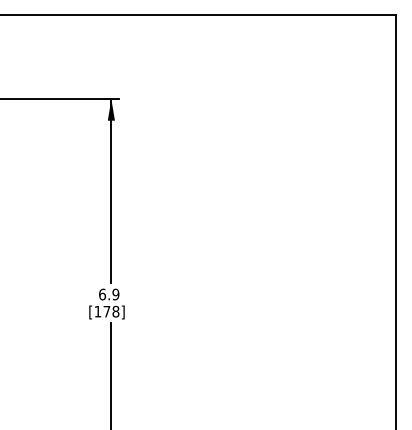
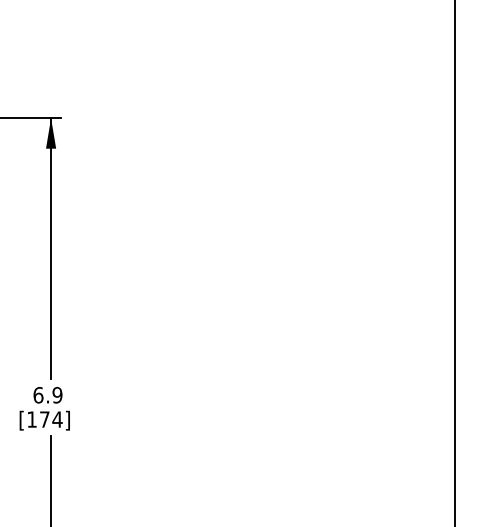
text: (115, 311) -> (56, 419), [178] -> [174]

